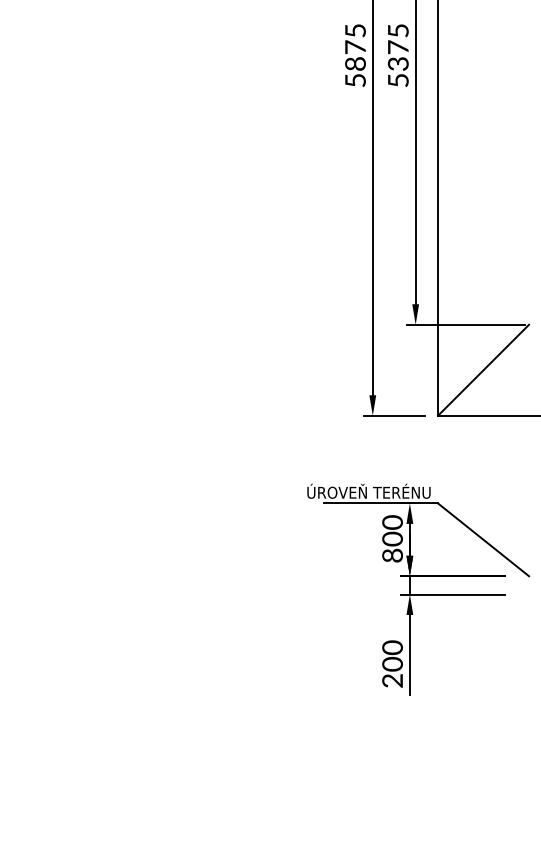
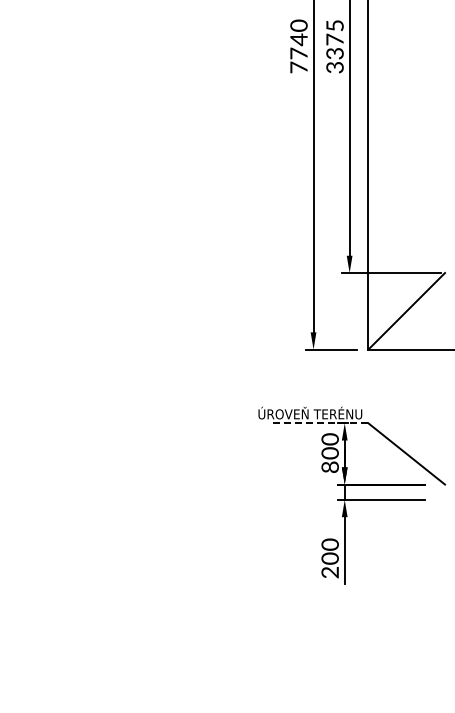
text: (354, 55) -> (298, 46), 5875 -> 7740
text: (397, 80) -> (334, 67), 5375 -> 3375
line: (379, 503) -> (319, 423), solid -> dashed

